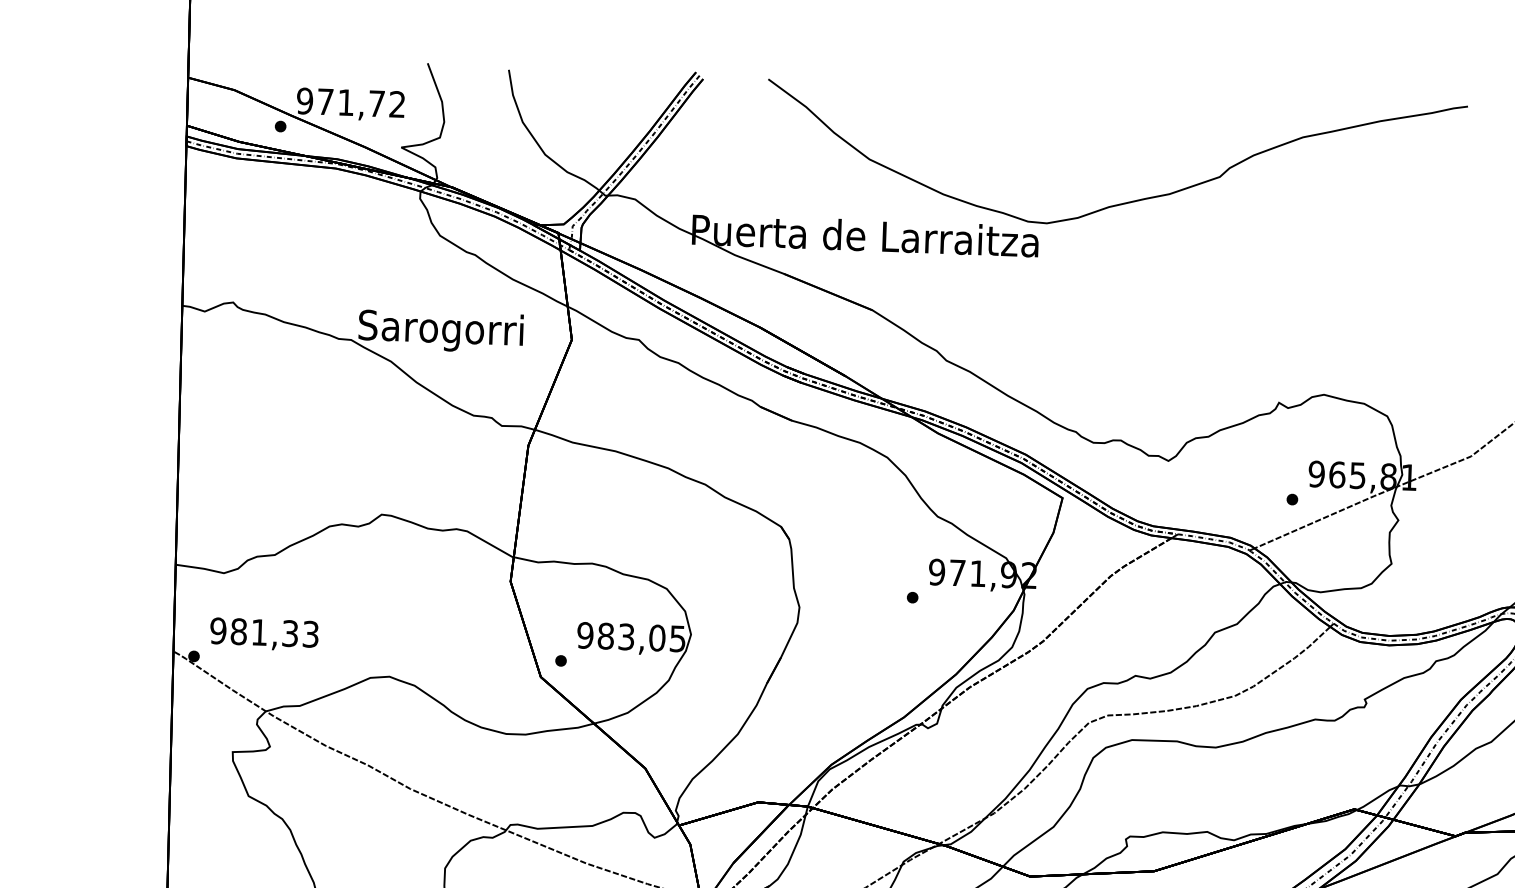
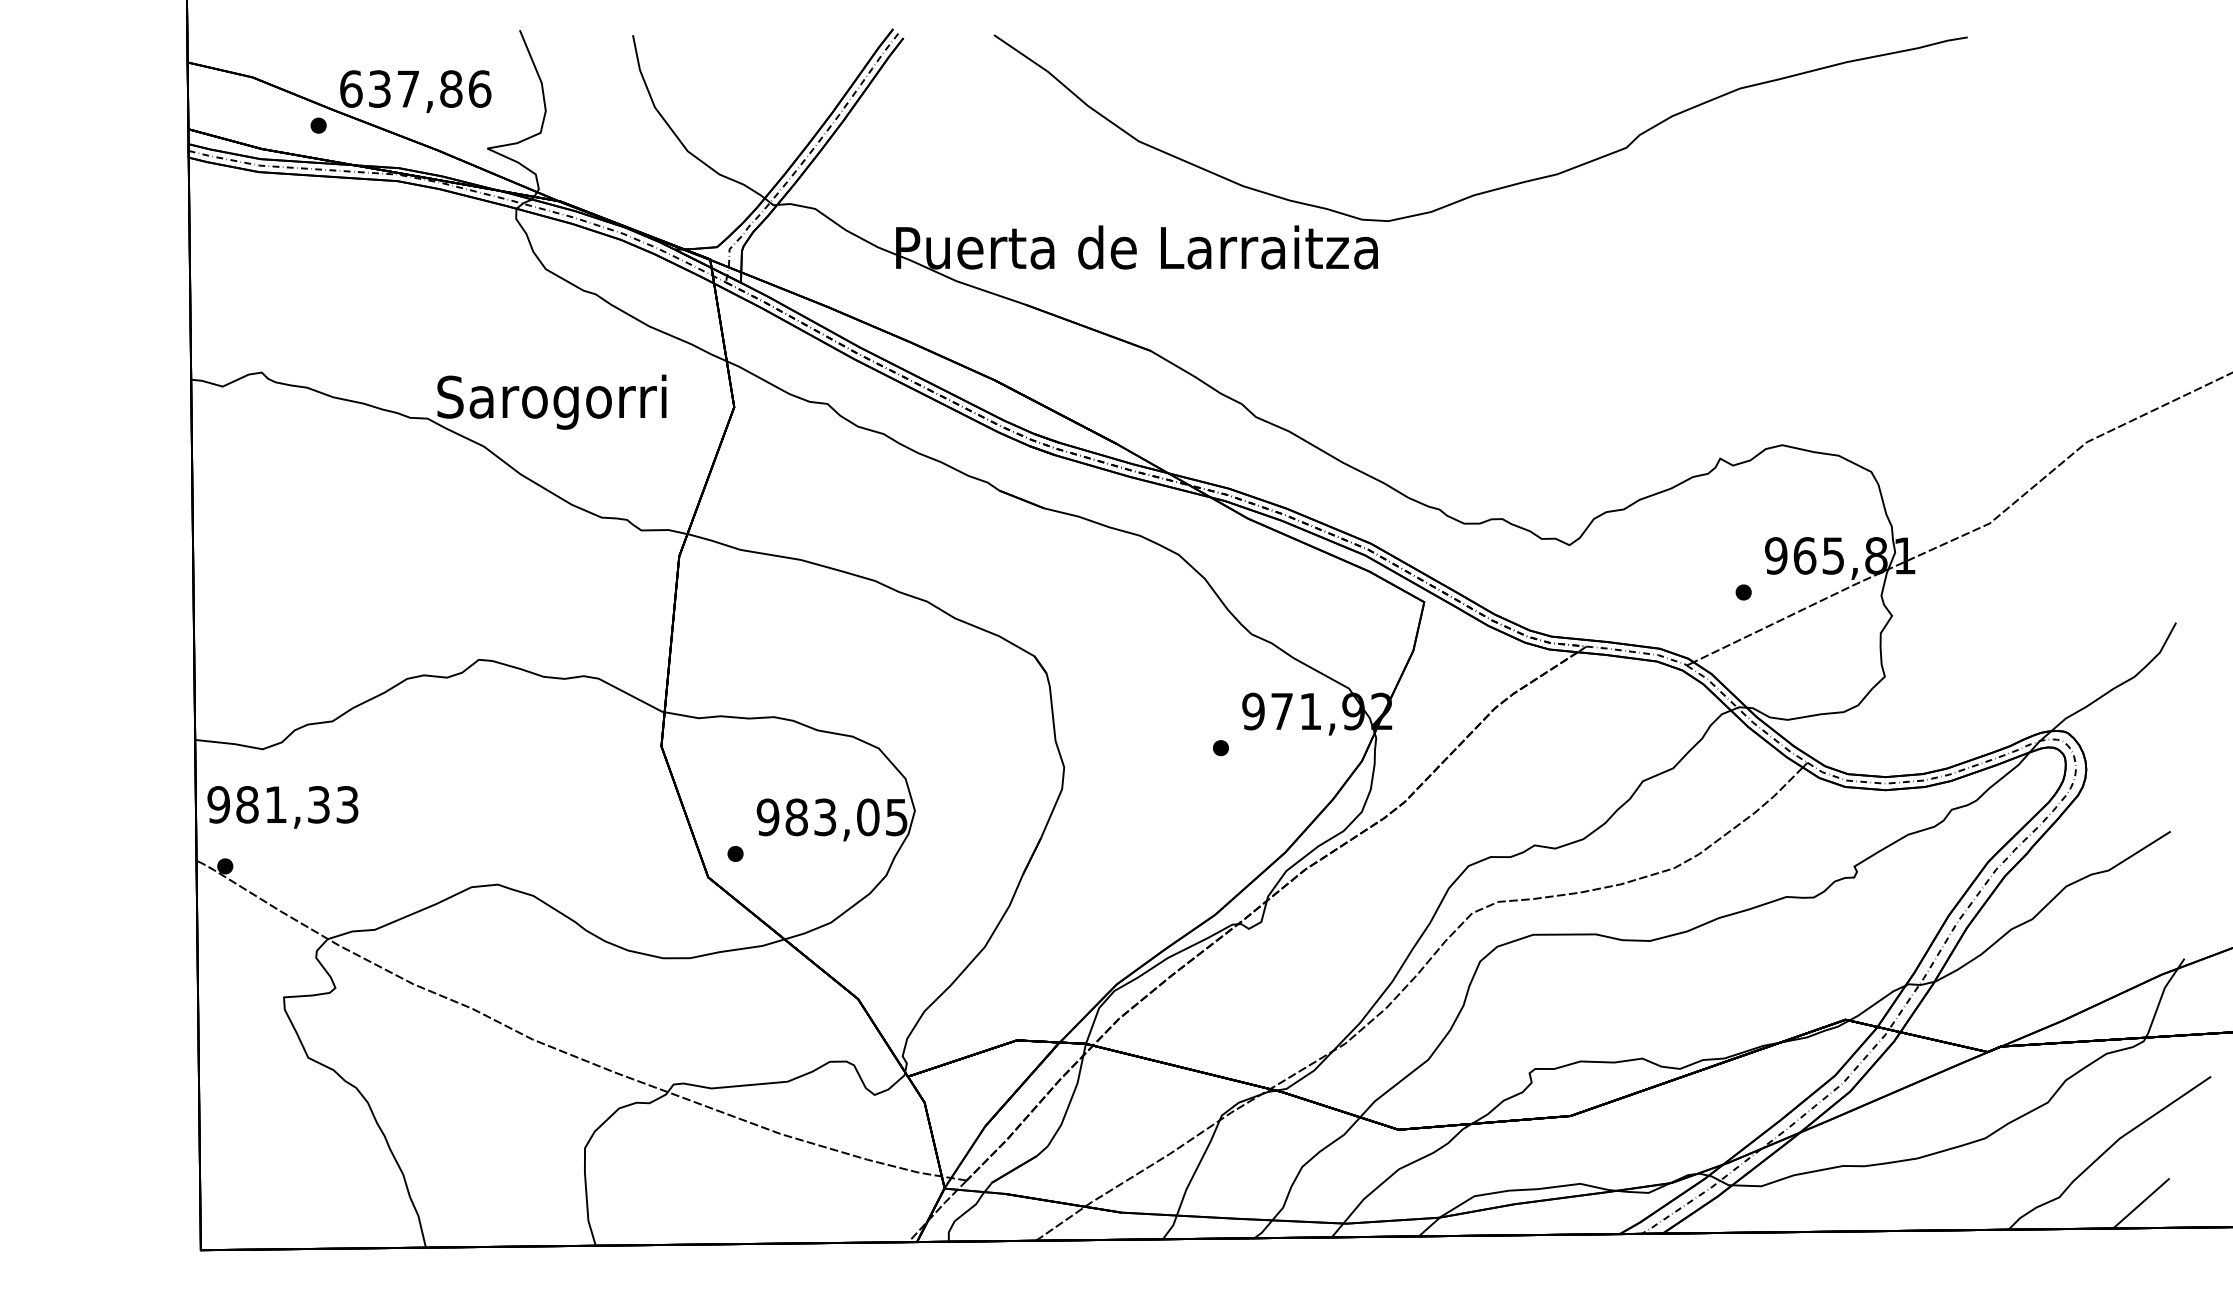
text: (351, 102) -> (415, 88), 971,72 -> 637,86
text: (264, 634) -> (282, 807), moved

